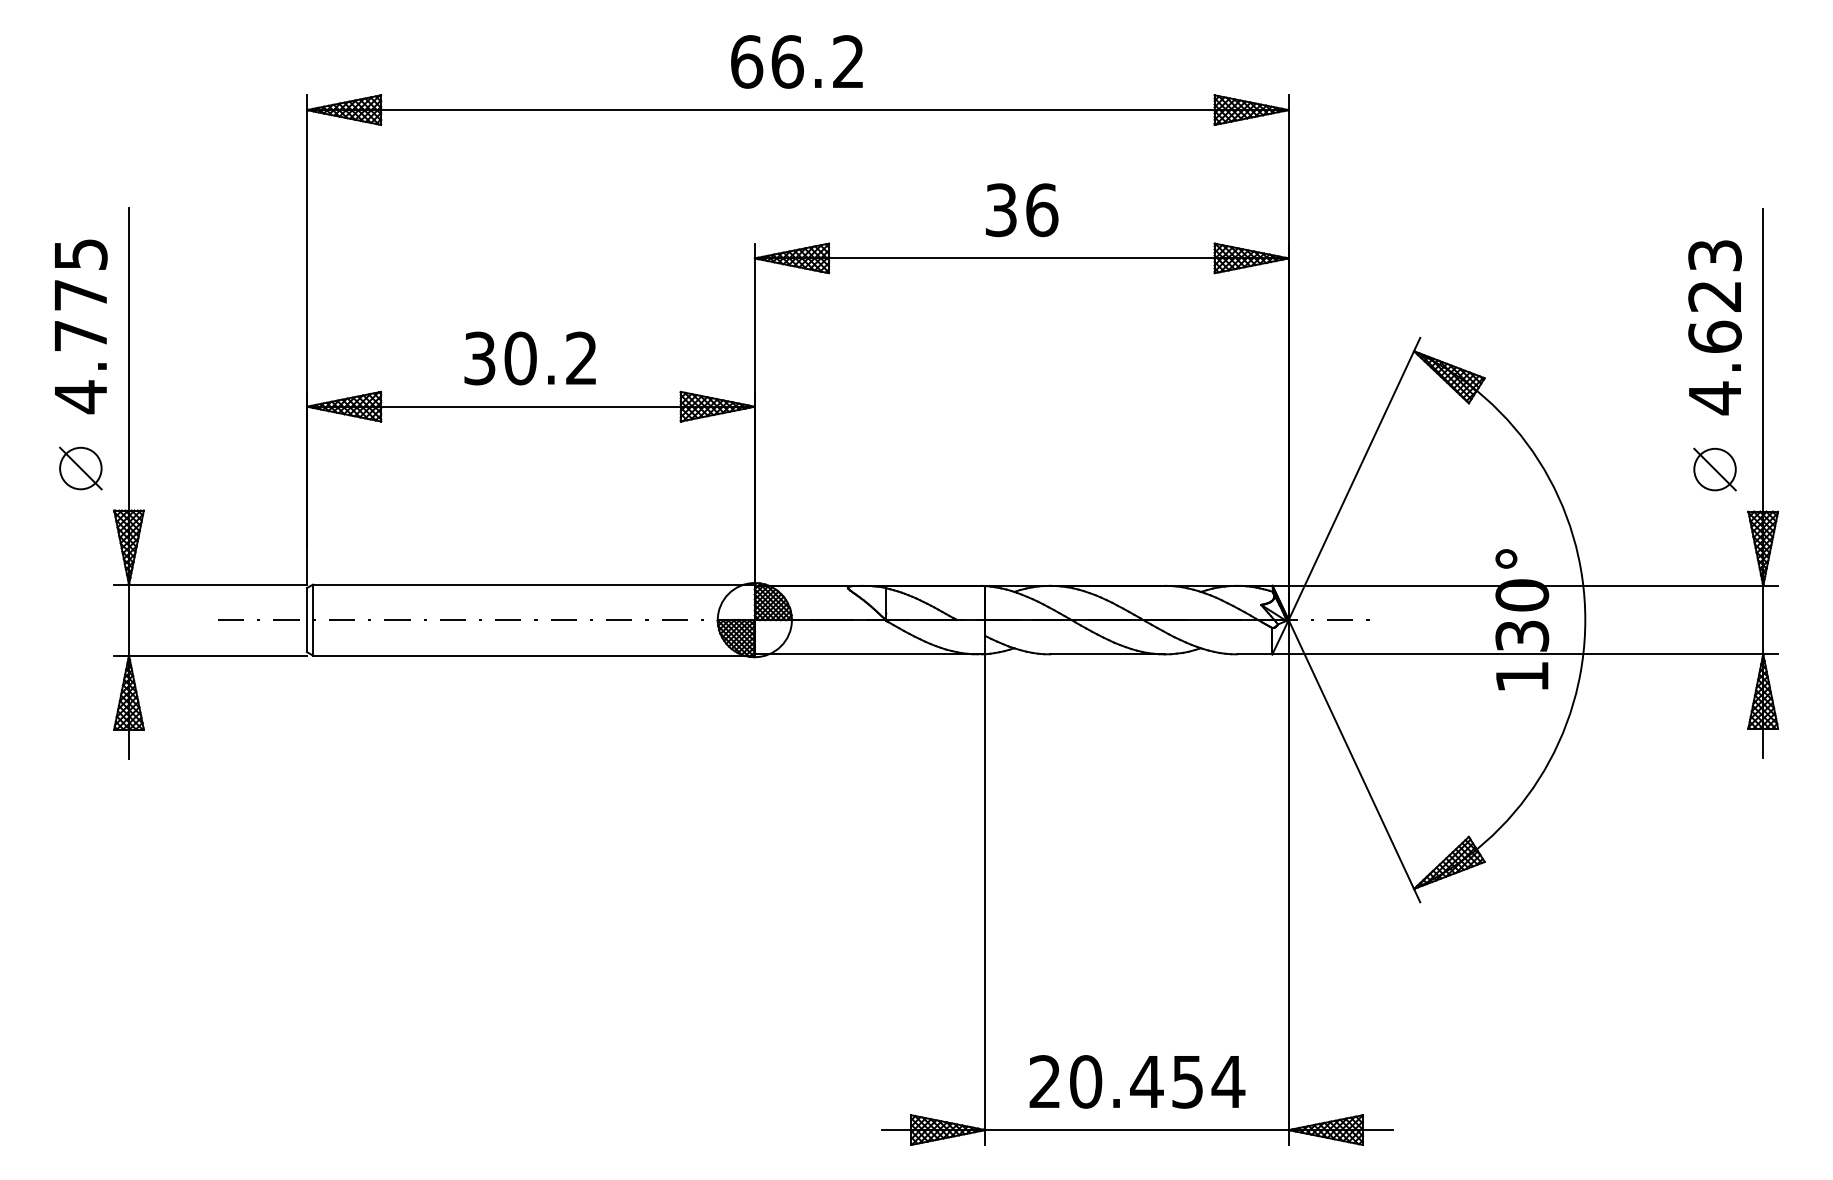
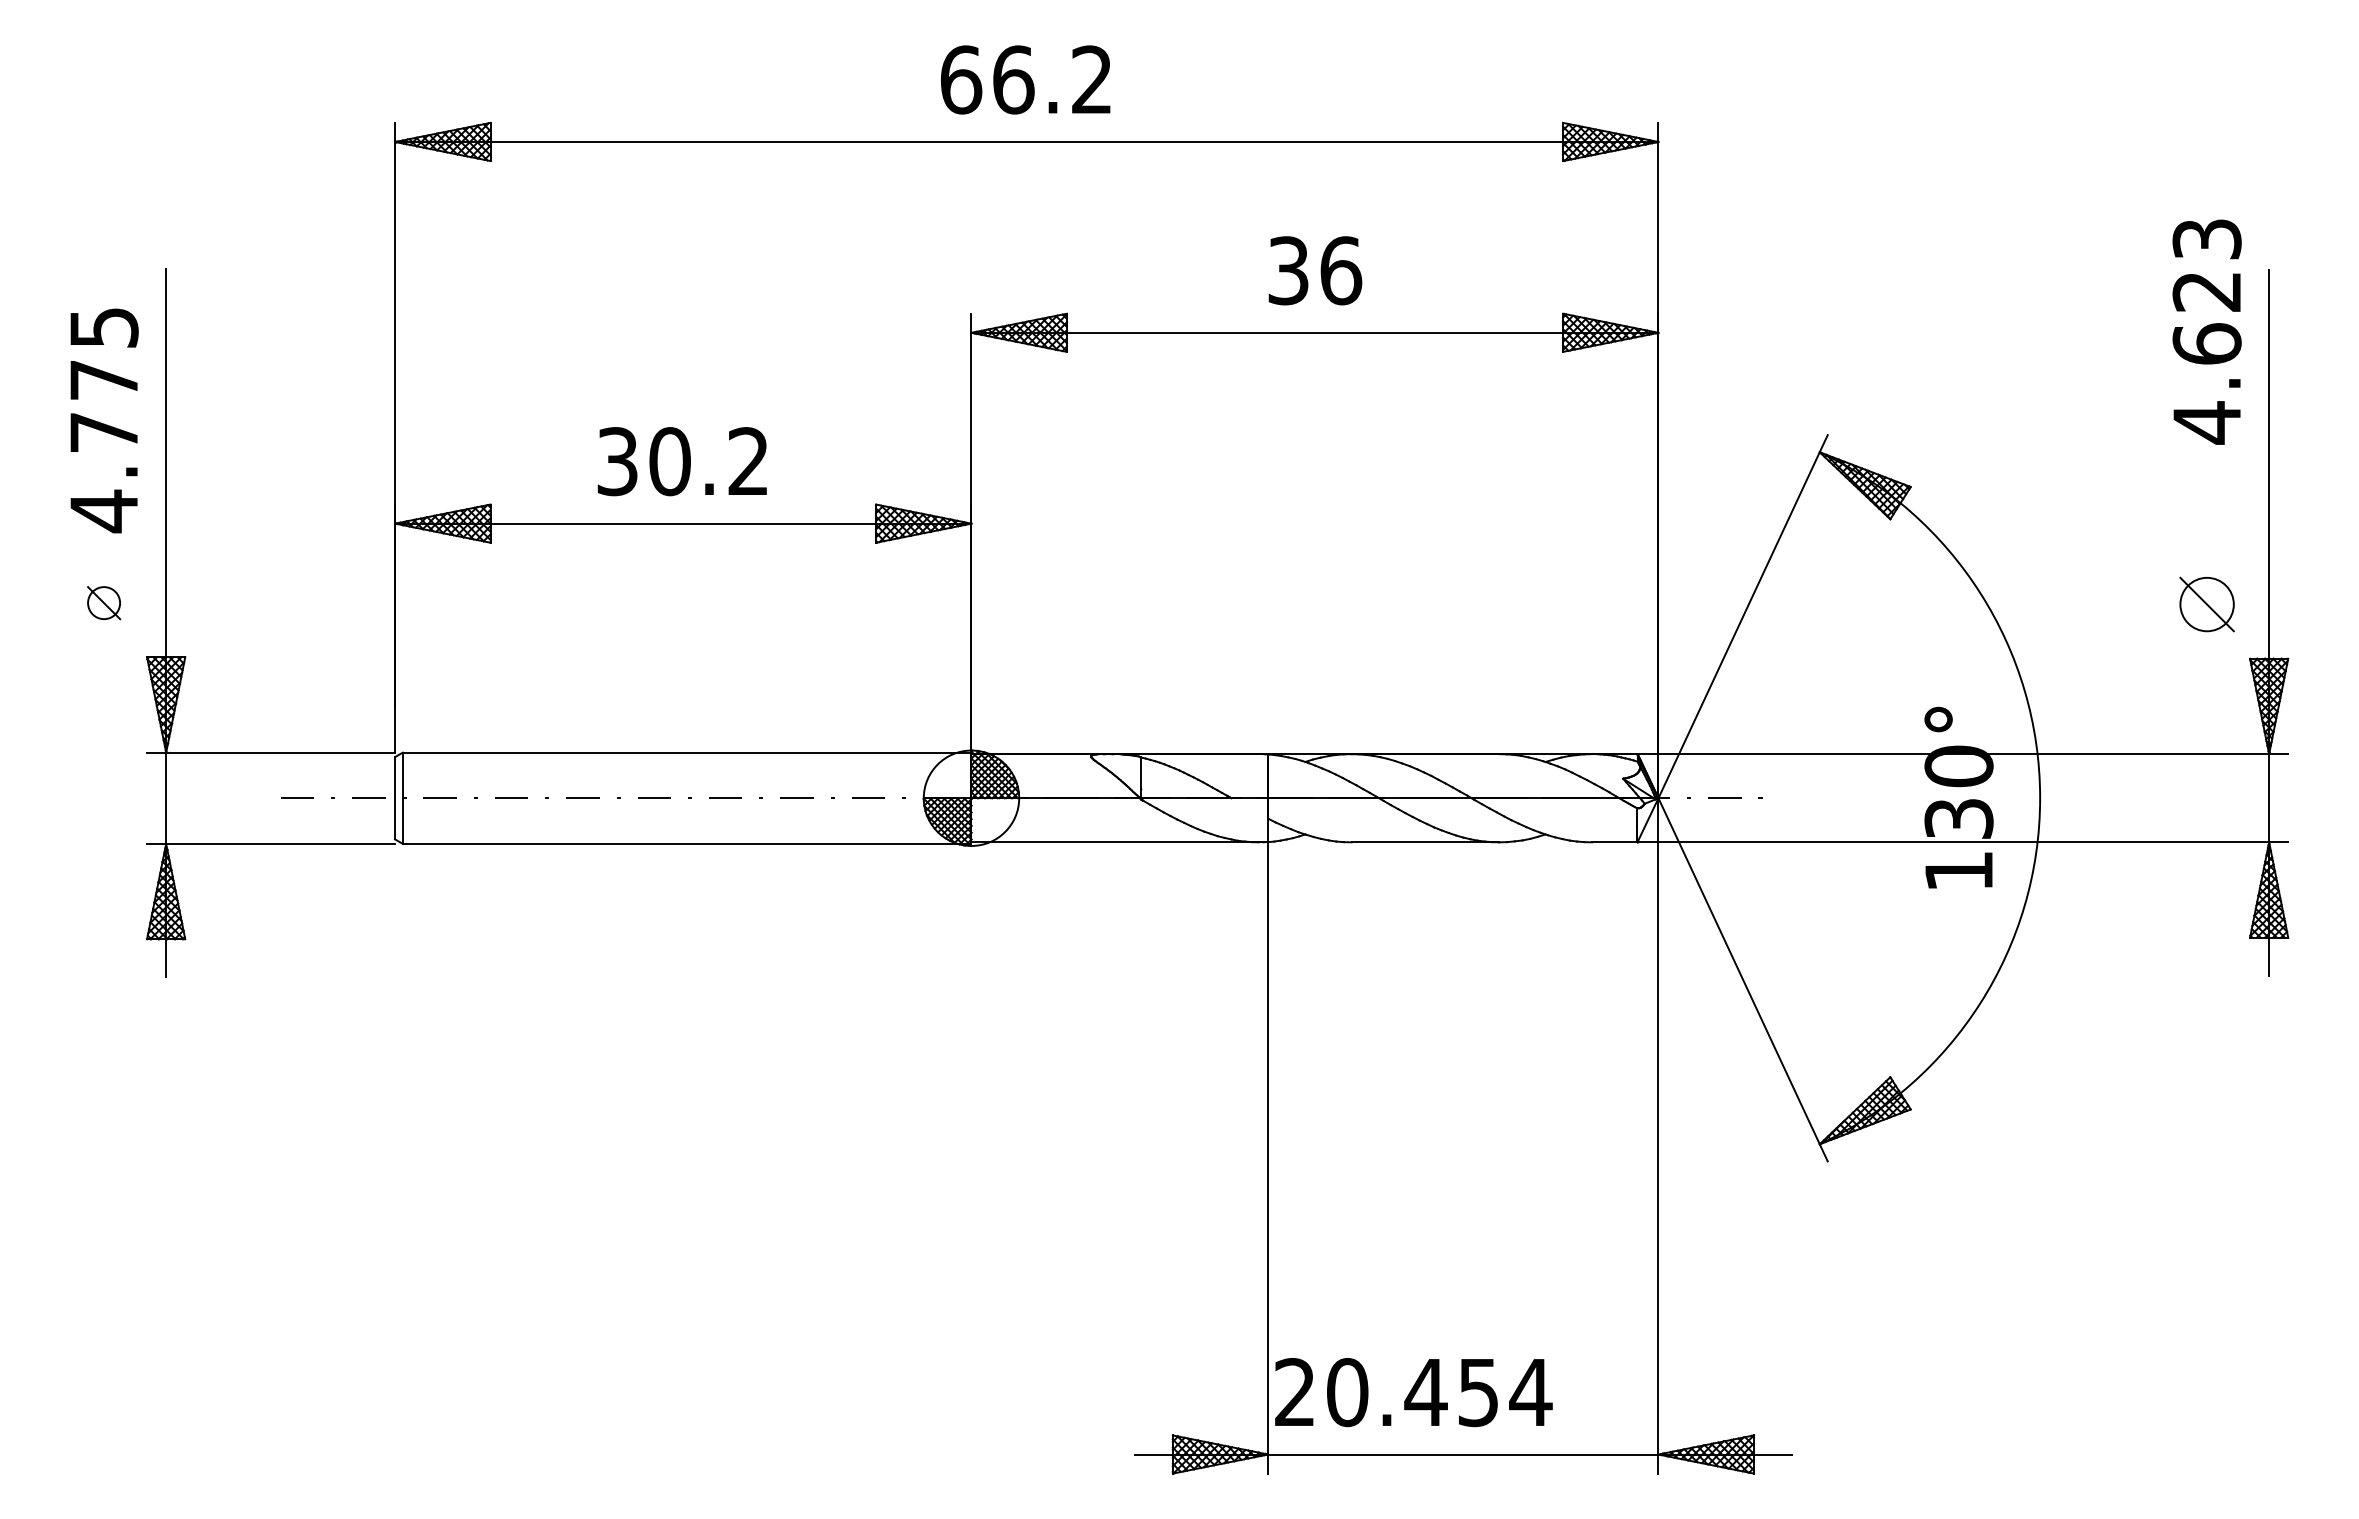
text: (1714, 327) -> (2206, 331), moved
part: (80, 467) -> (103, 602), size x0.6
text: (1137, 1081) -> (1413, 1392), moved

